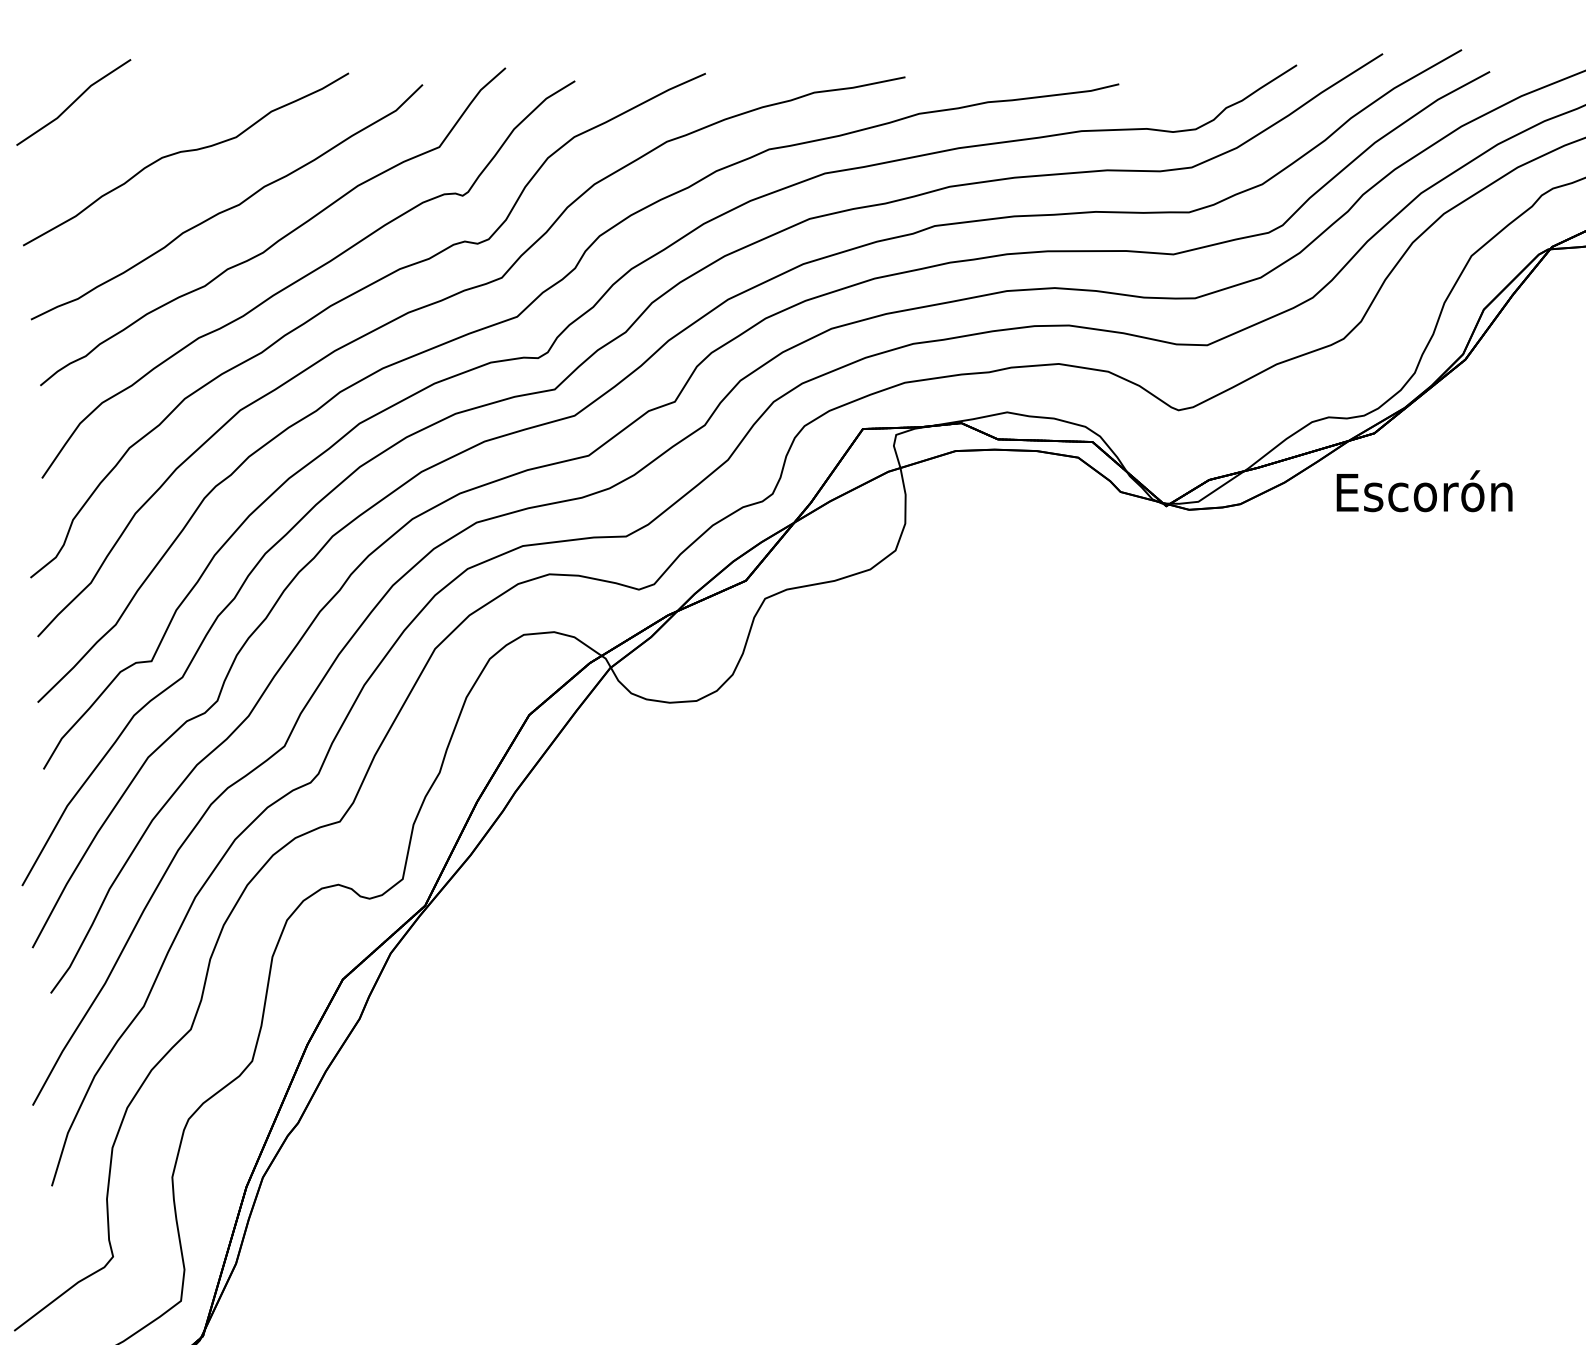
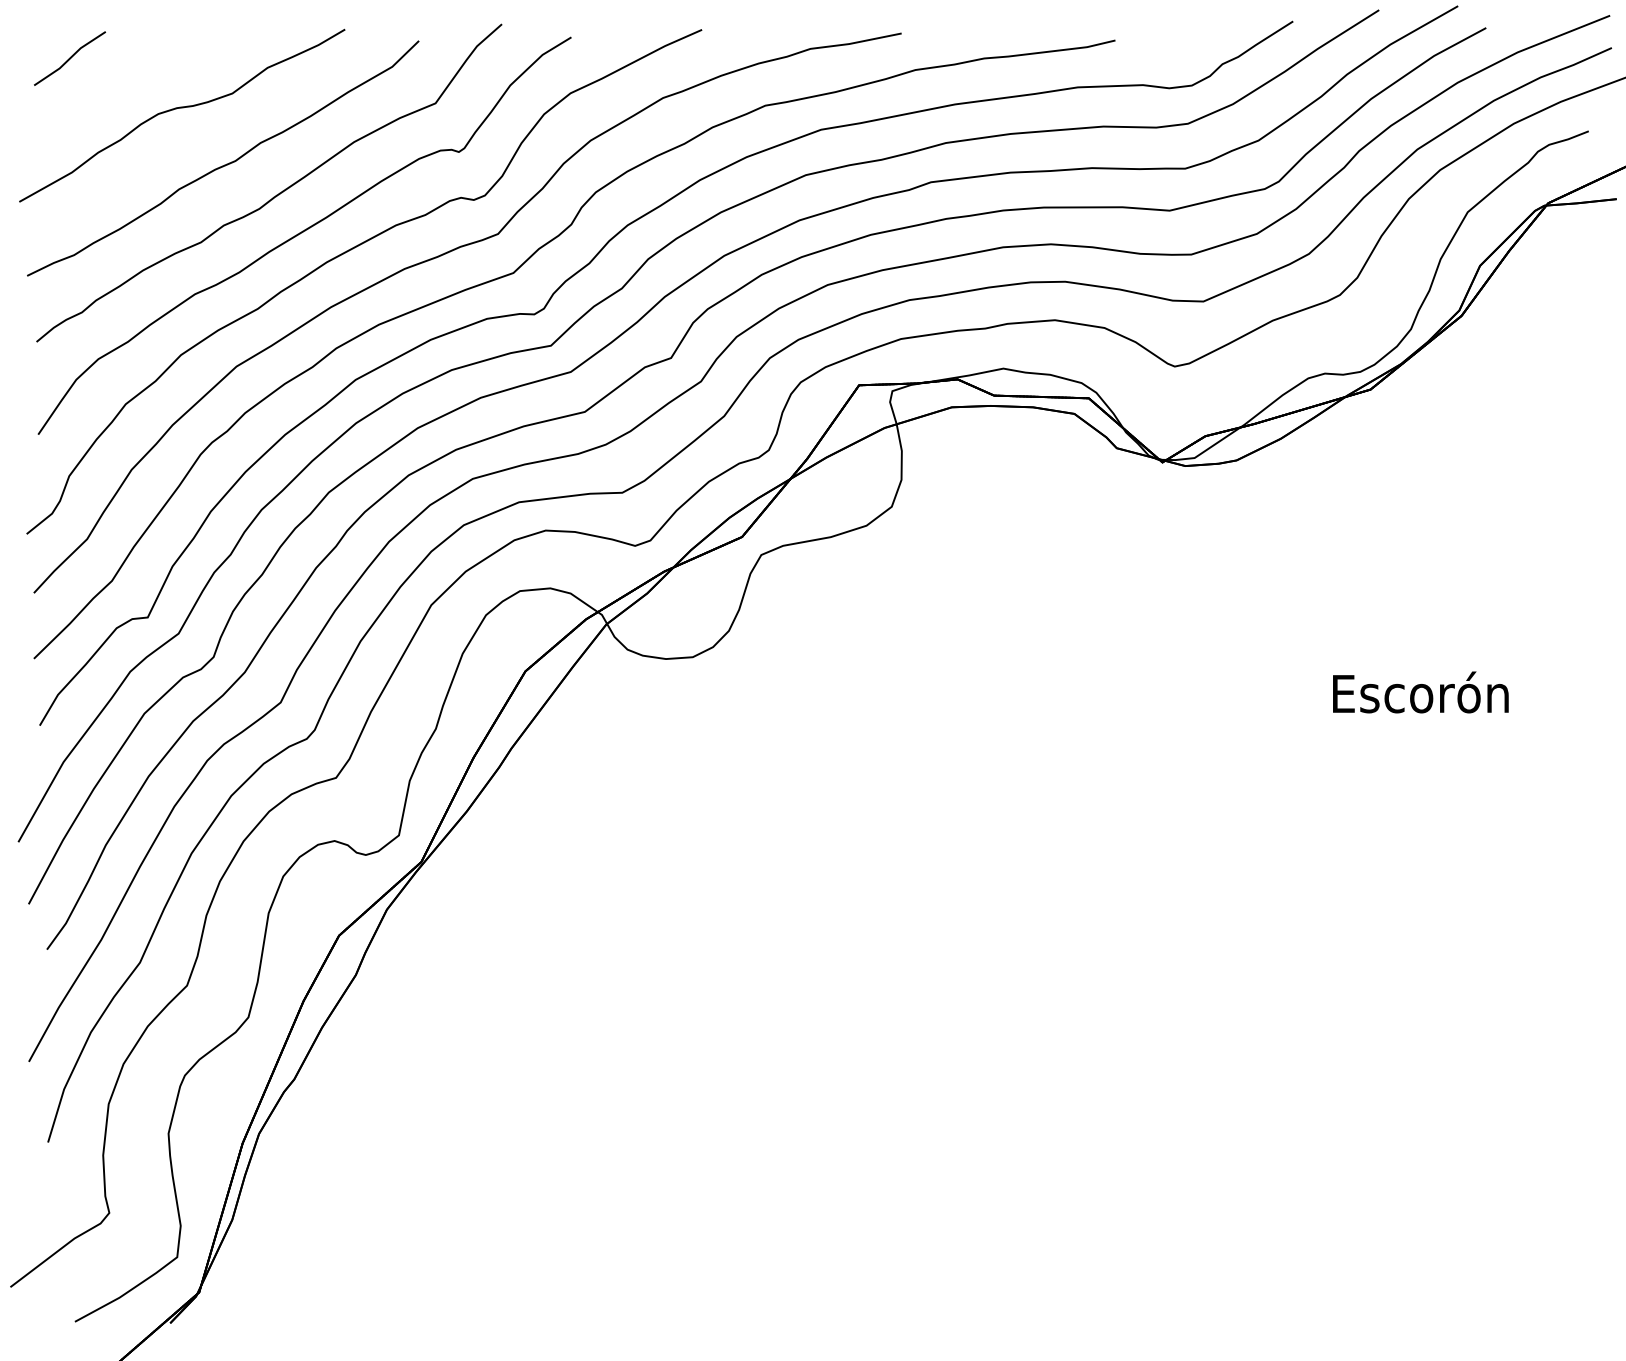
part: (73, 102) -> (69, 58), size x0.62
text: (1424, 491) -> (1420, 692), moved

